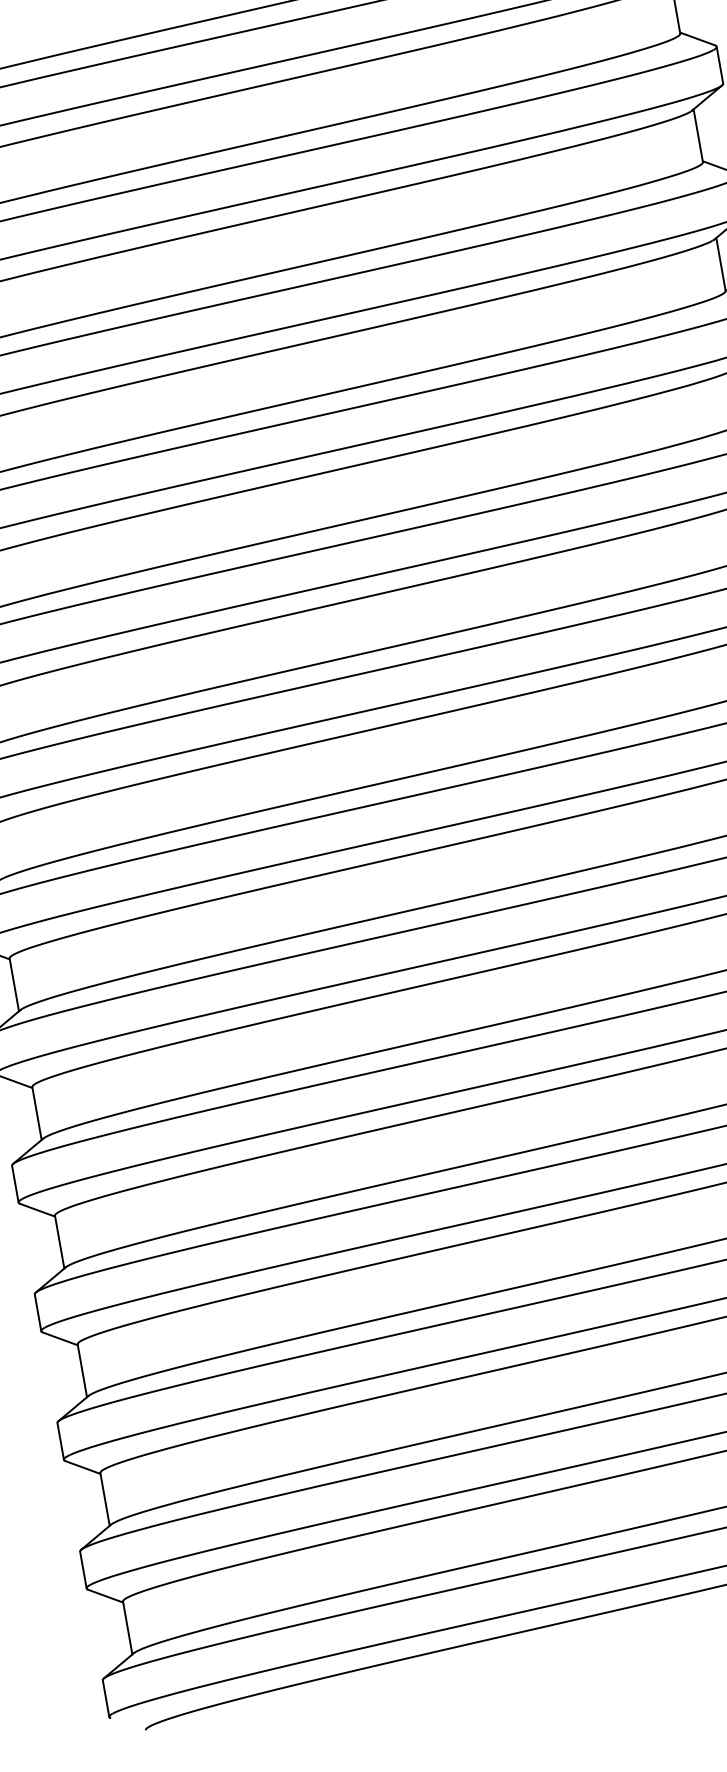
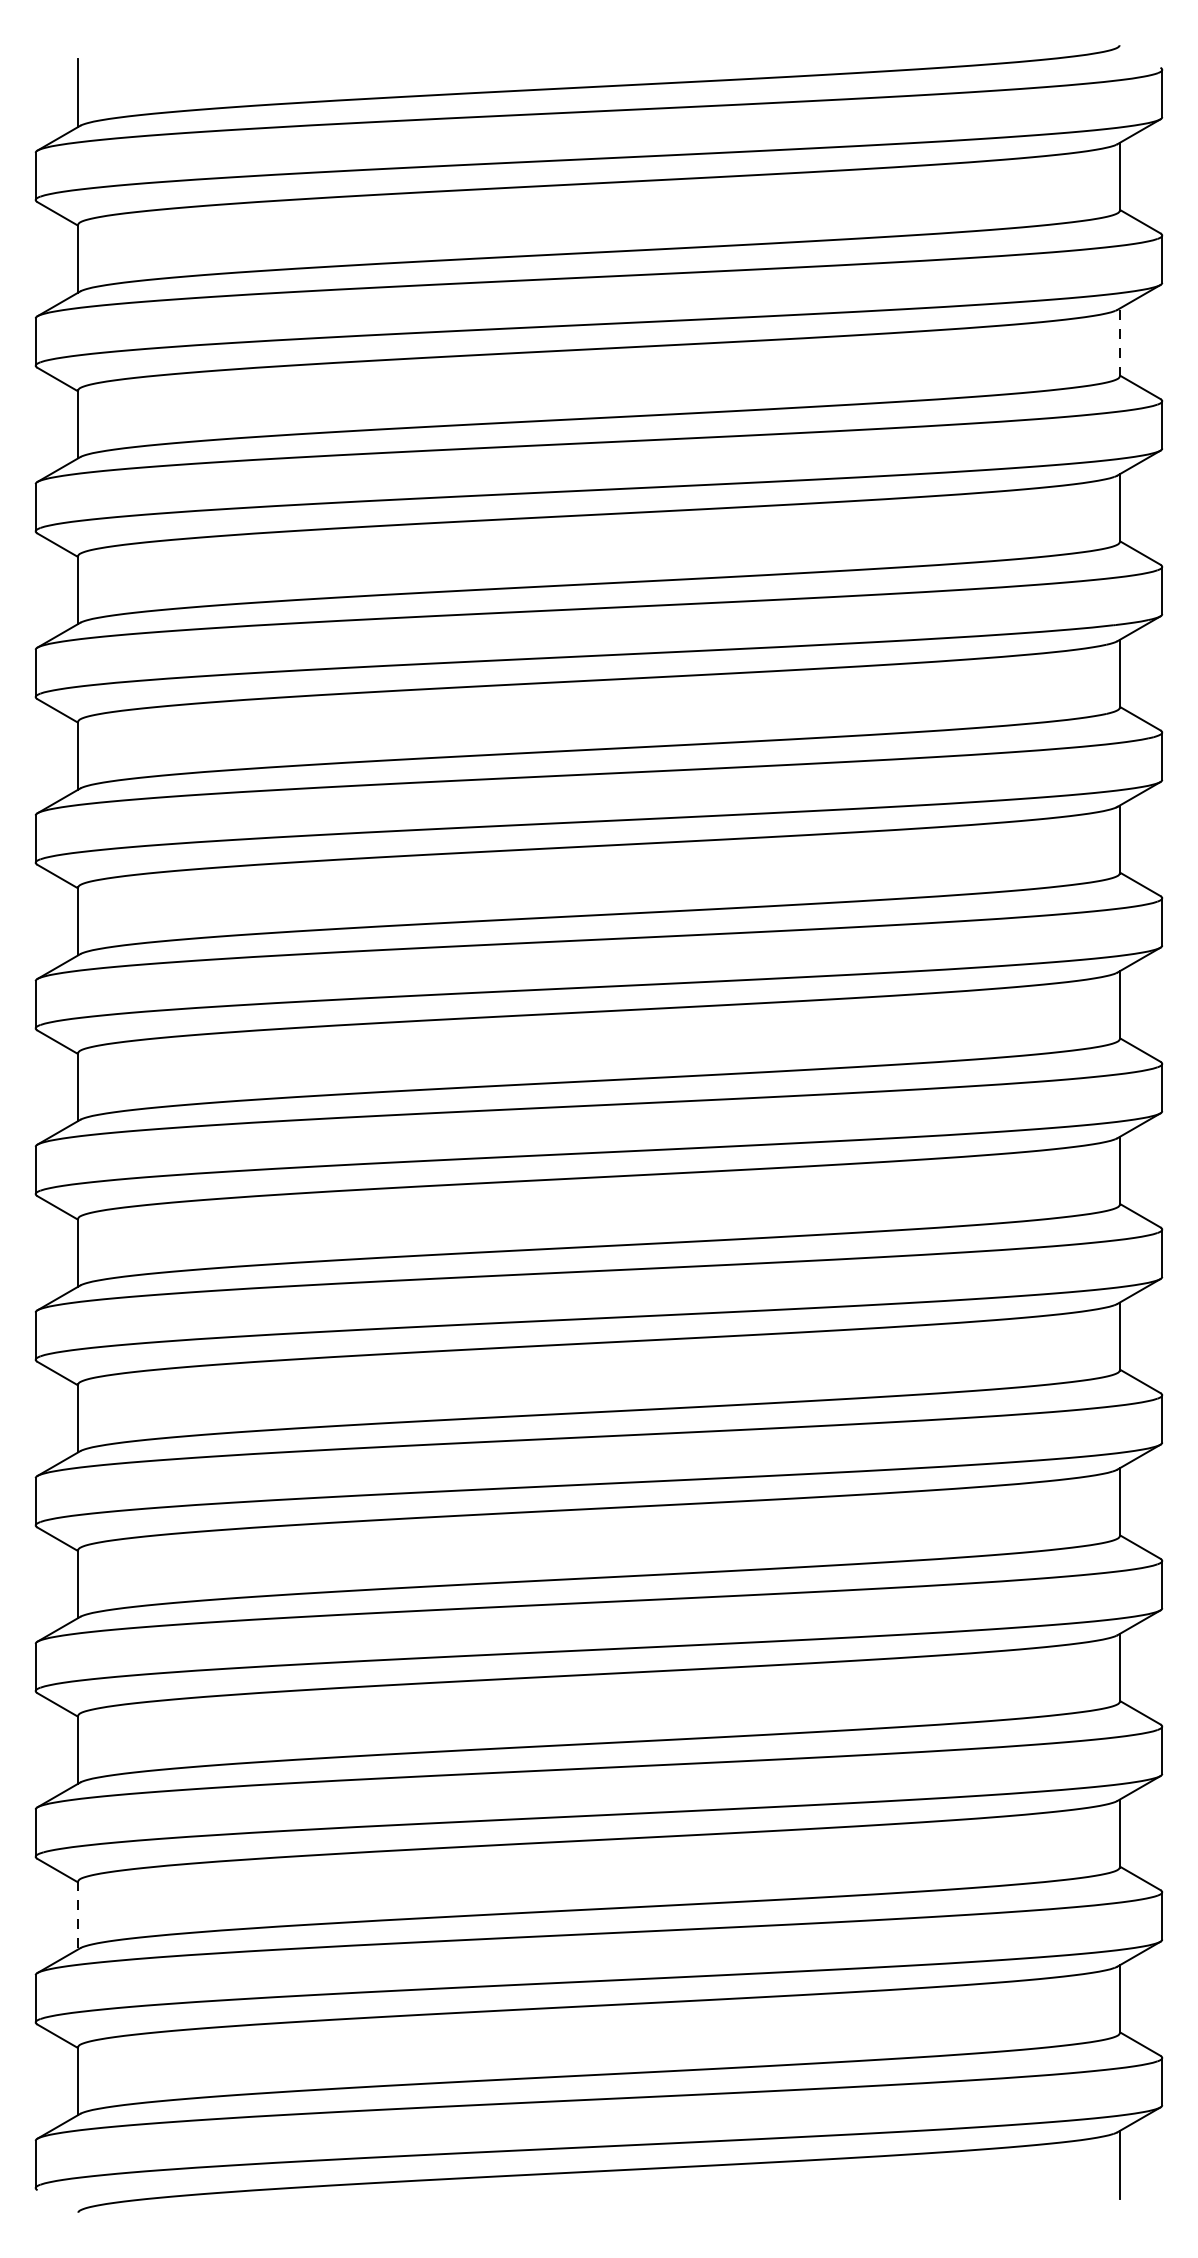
line: (698, 135) -> (1119, 342), solid -> dashed
line: (105, 1499) -> (78, 1915), solid -> dashed

